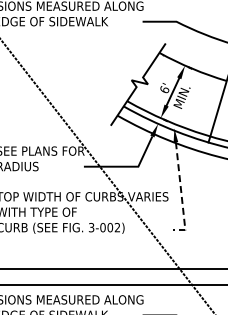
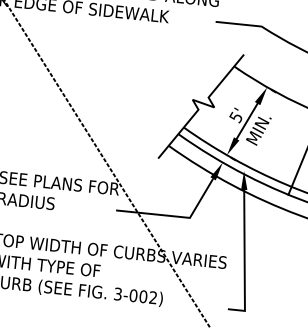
text: (164, 89) -> (236, 116), 6' -> 5'
line: (181, 193) -> (244, 260), dashed -> solid

